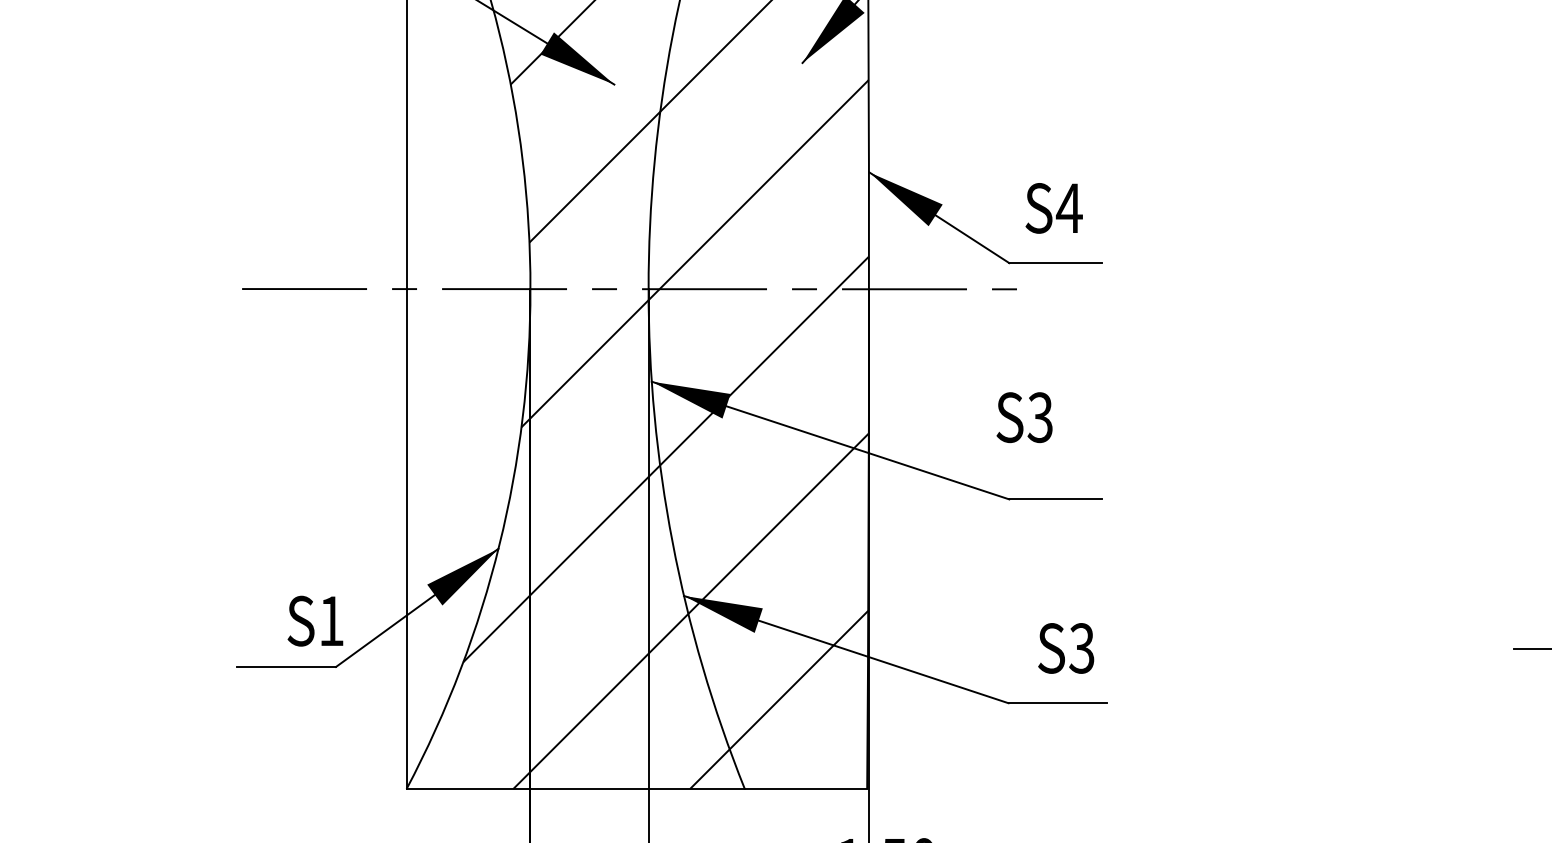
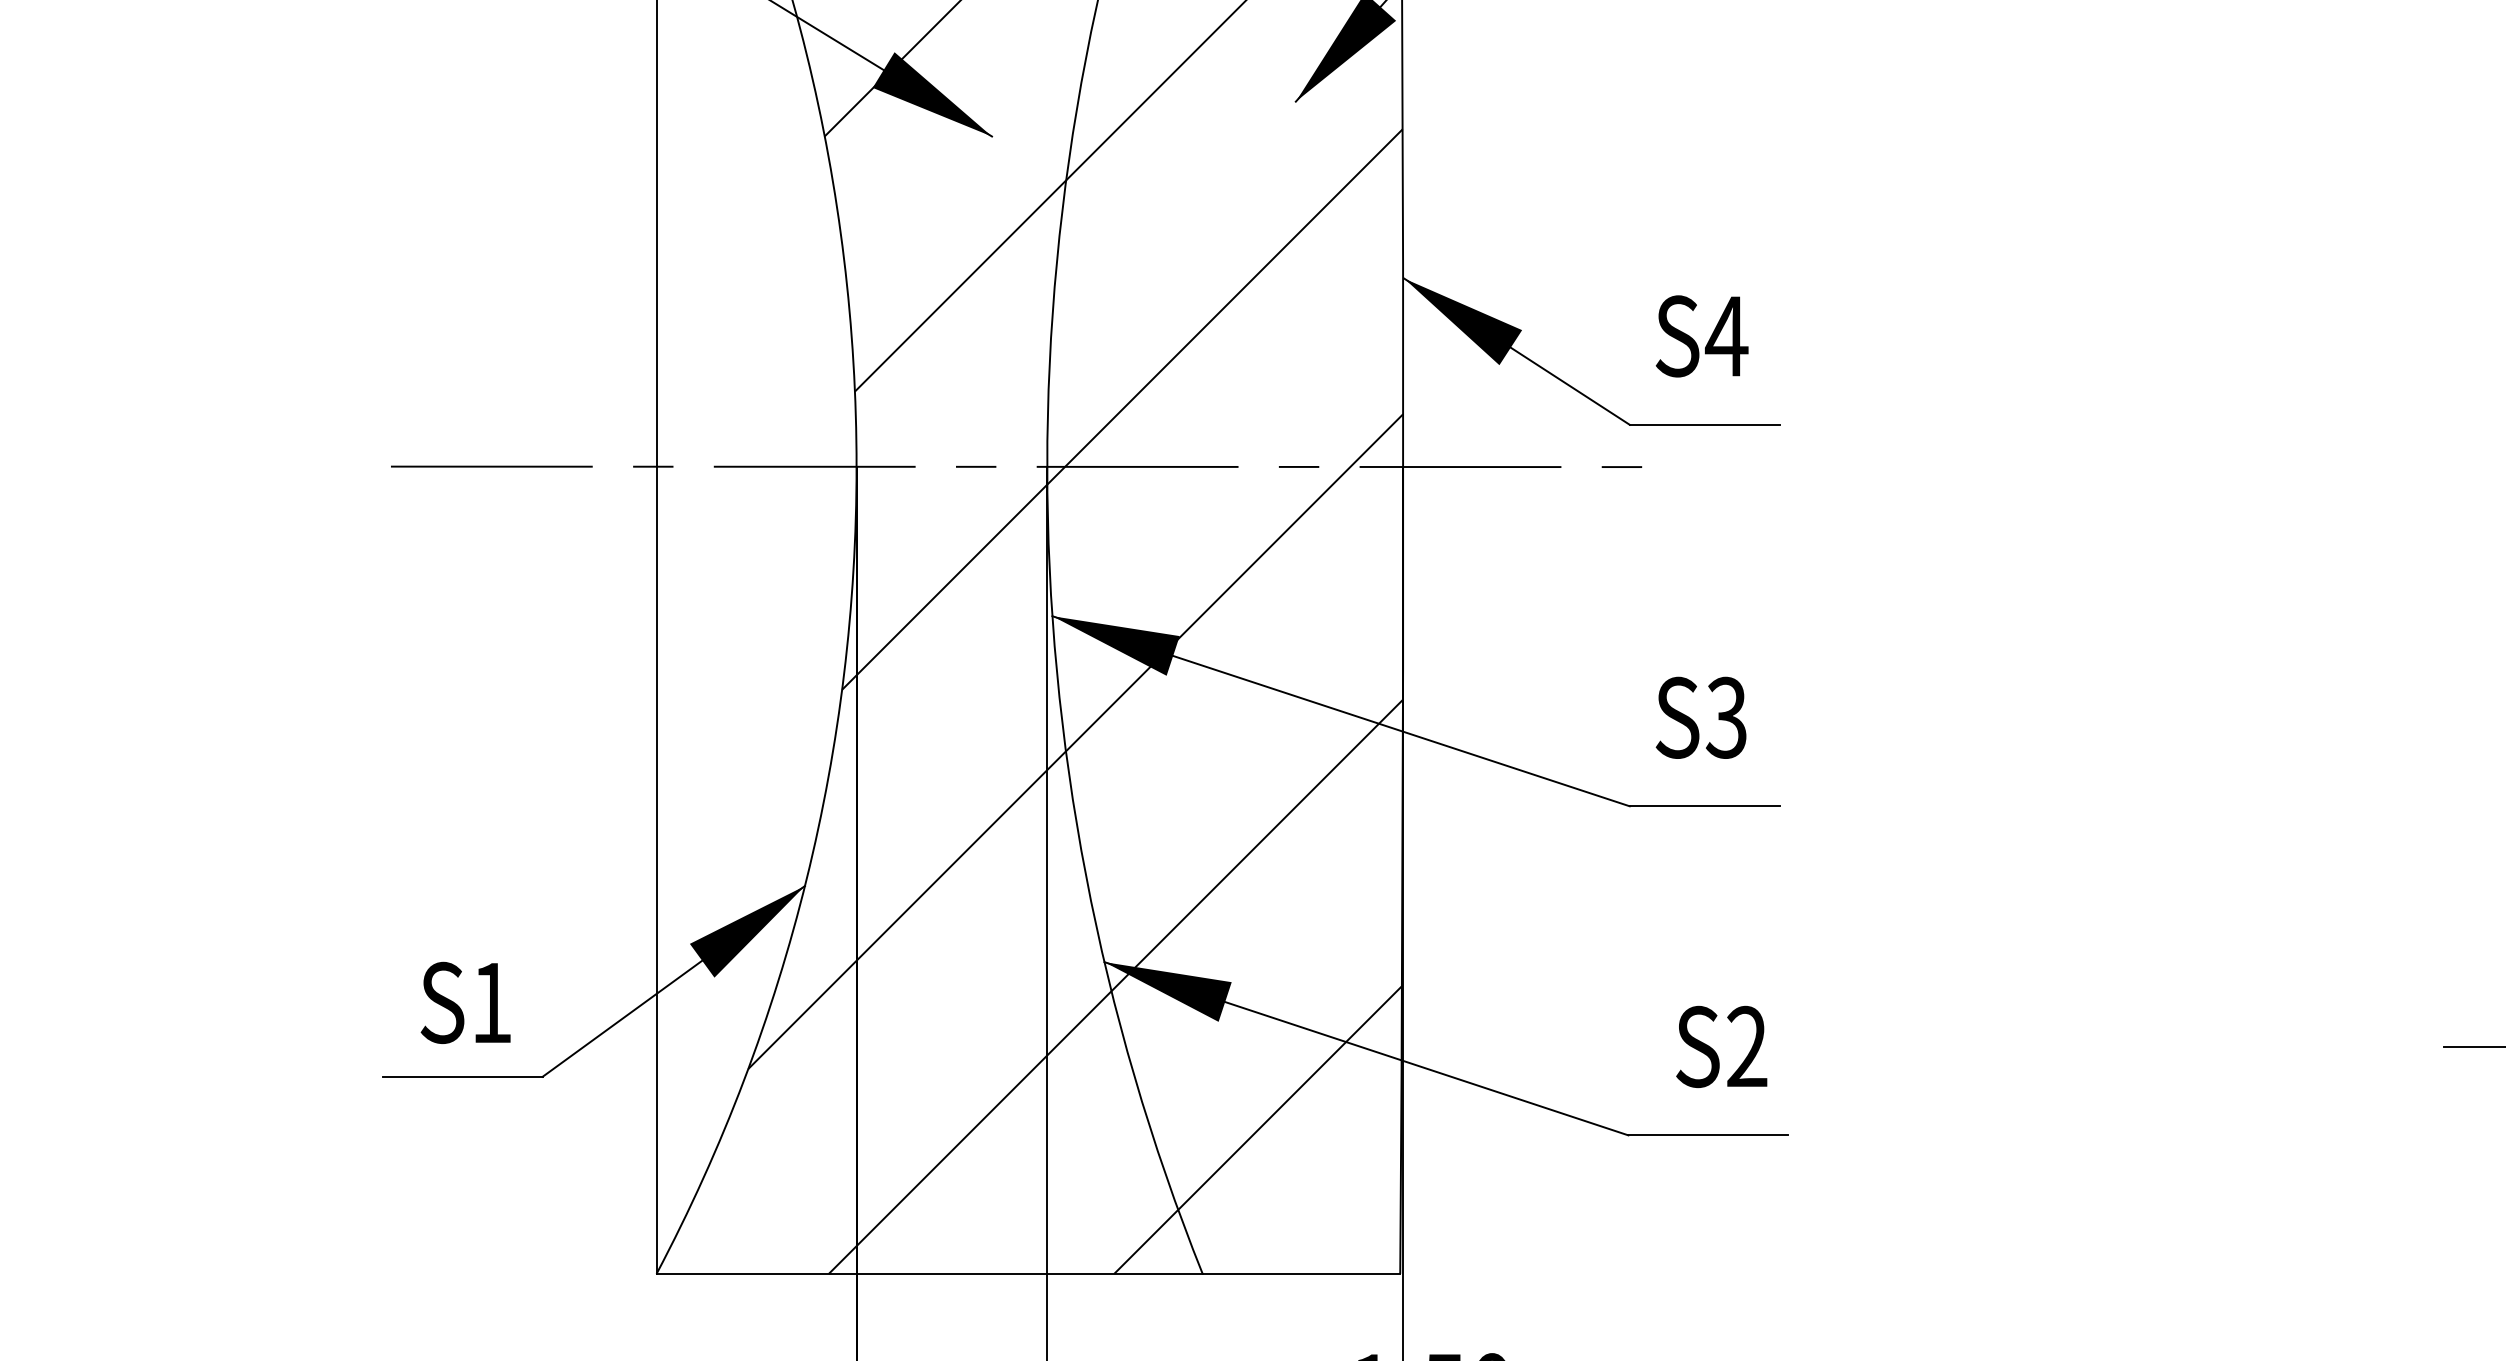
text: (1024, 417) -> (1701, 717), moved
text: (315, 620) -> (465, 1001), moved
text: (1081, 648) -> (1746, 1047), S3 -> S2

